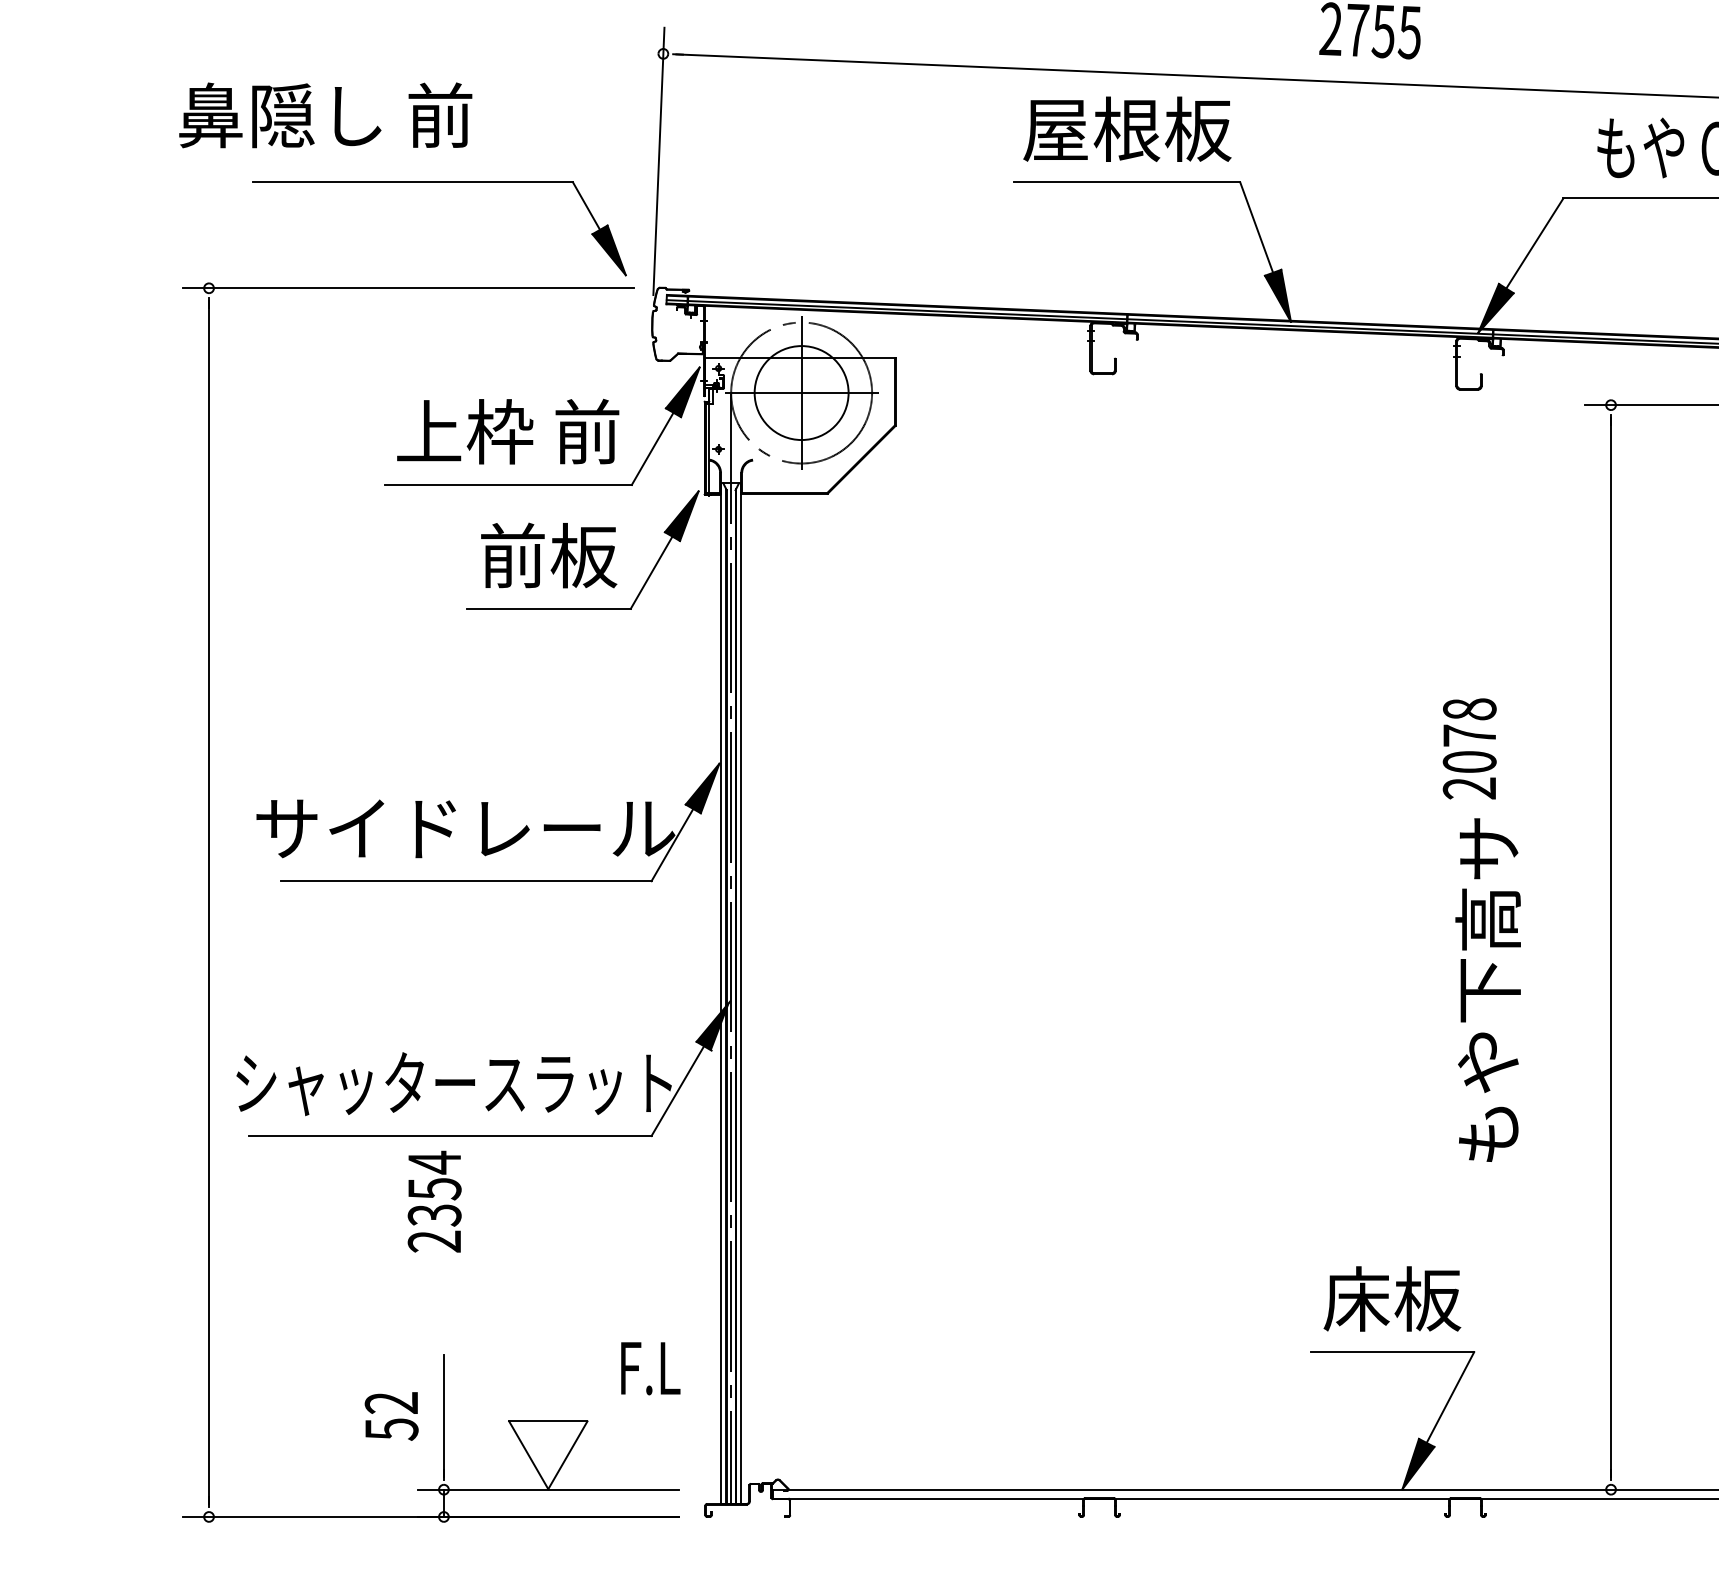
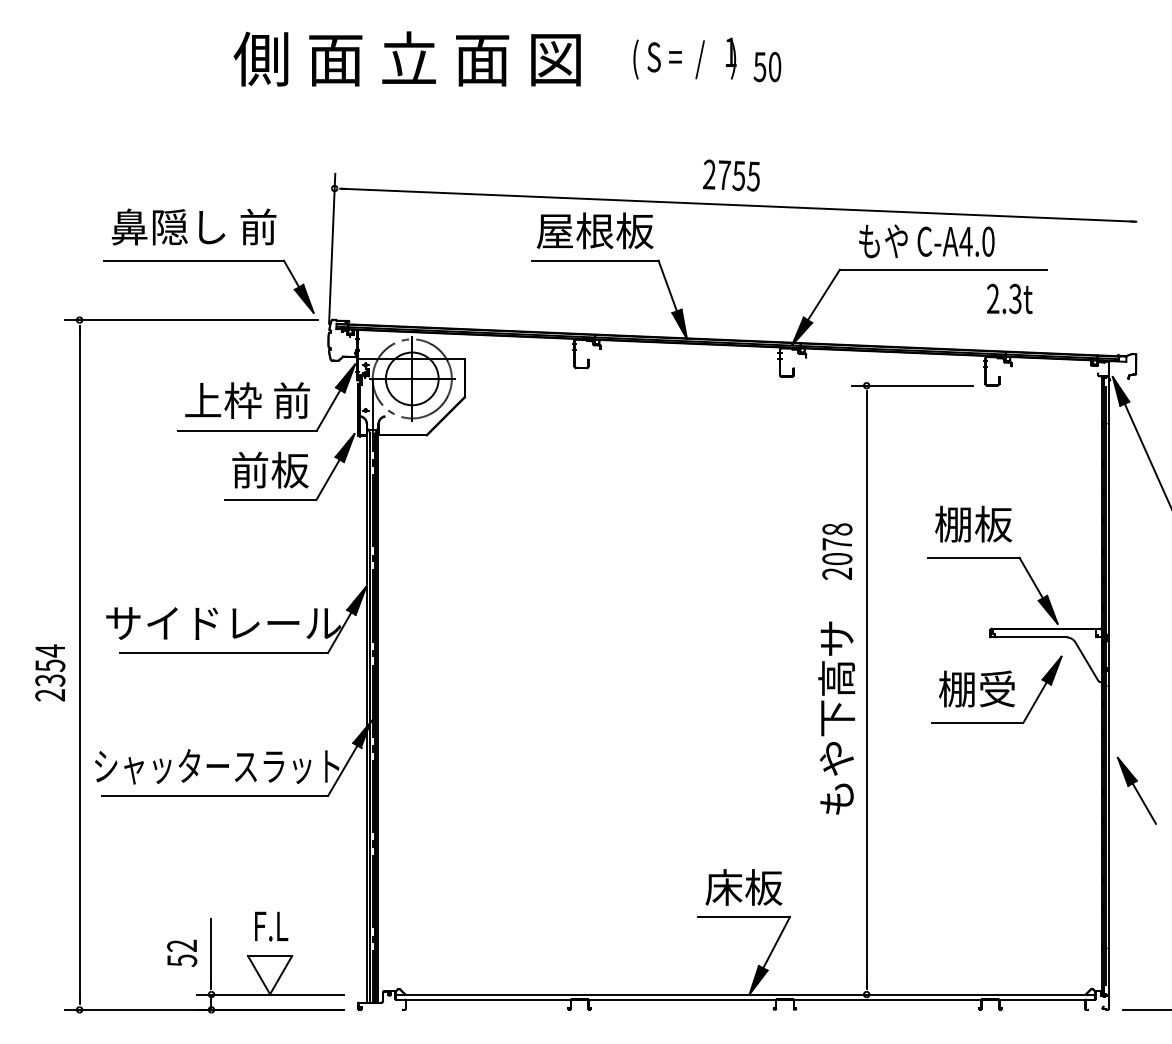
text: (326, 114) -> (194, 226), moved
text: (1469, 748) -> (837, 551), moved
text: (1487, 989) -> (836, 717), moved
text: (435, 1201) -> (50, 672), moved
text: (650, 1368) -> (271, 926), moved

